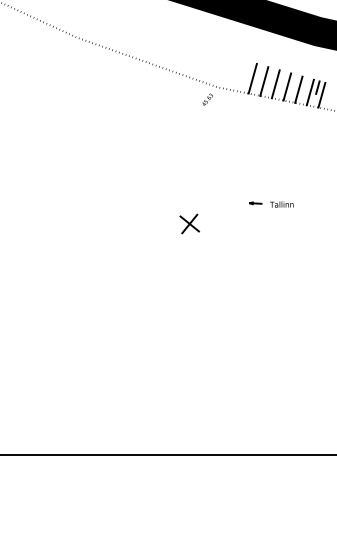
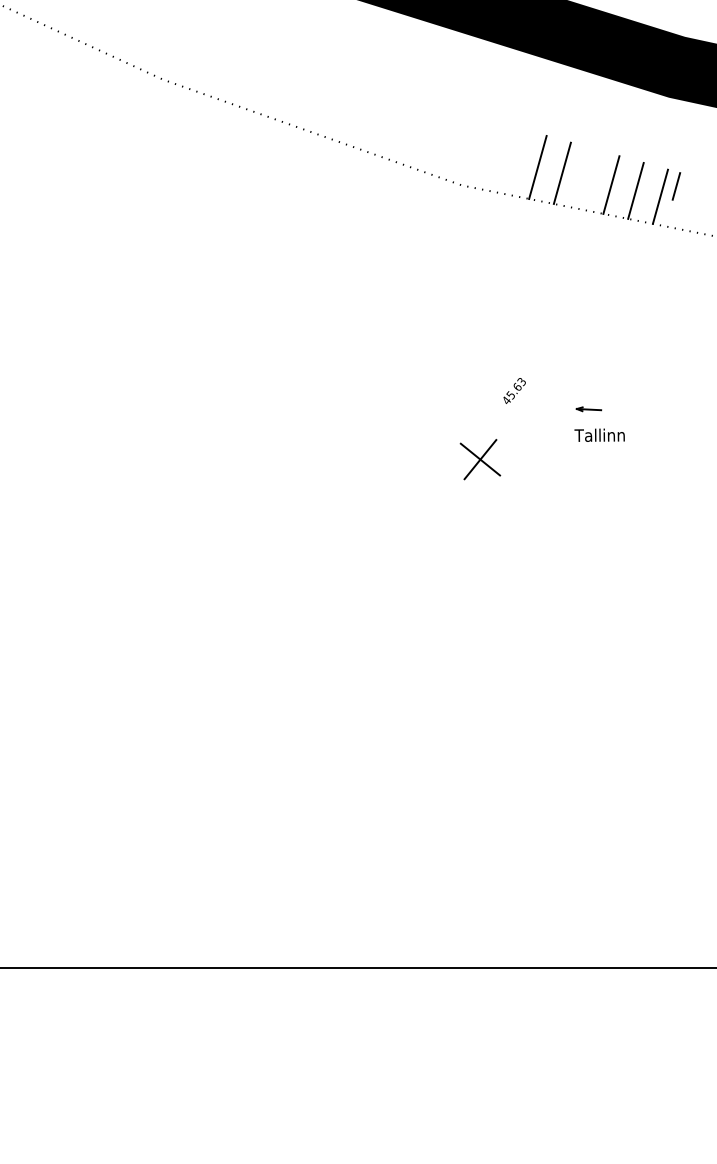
line: (275, 84) -> (586, 179), removed
line: (321, 95) -> (684, 203), removed
text: (207, 99) -> (513, 390), moved
part: (255, 203) -> (588, 409), moved
part: (189, 223) -> (479, 458), moved

